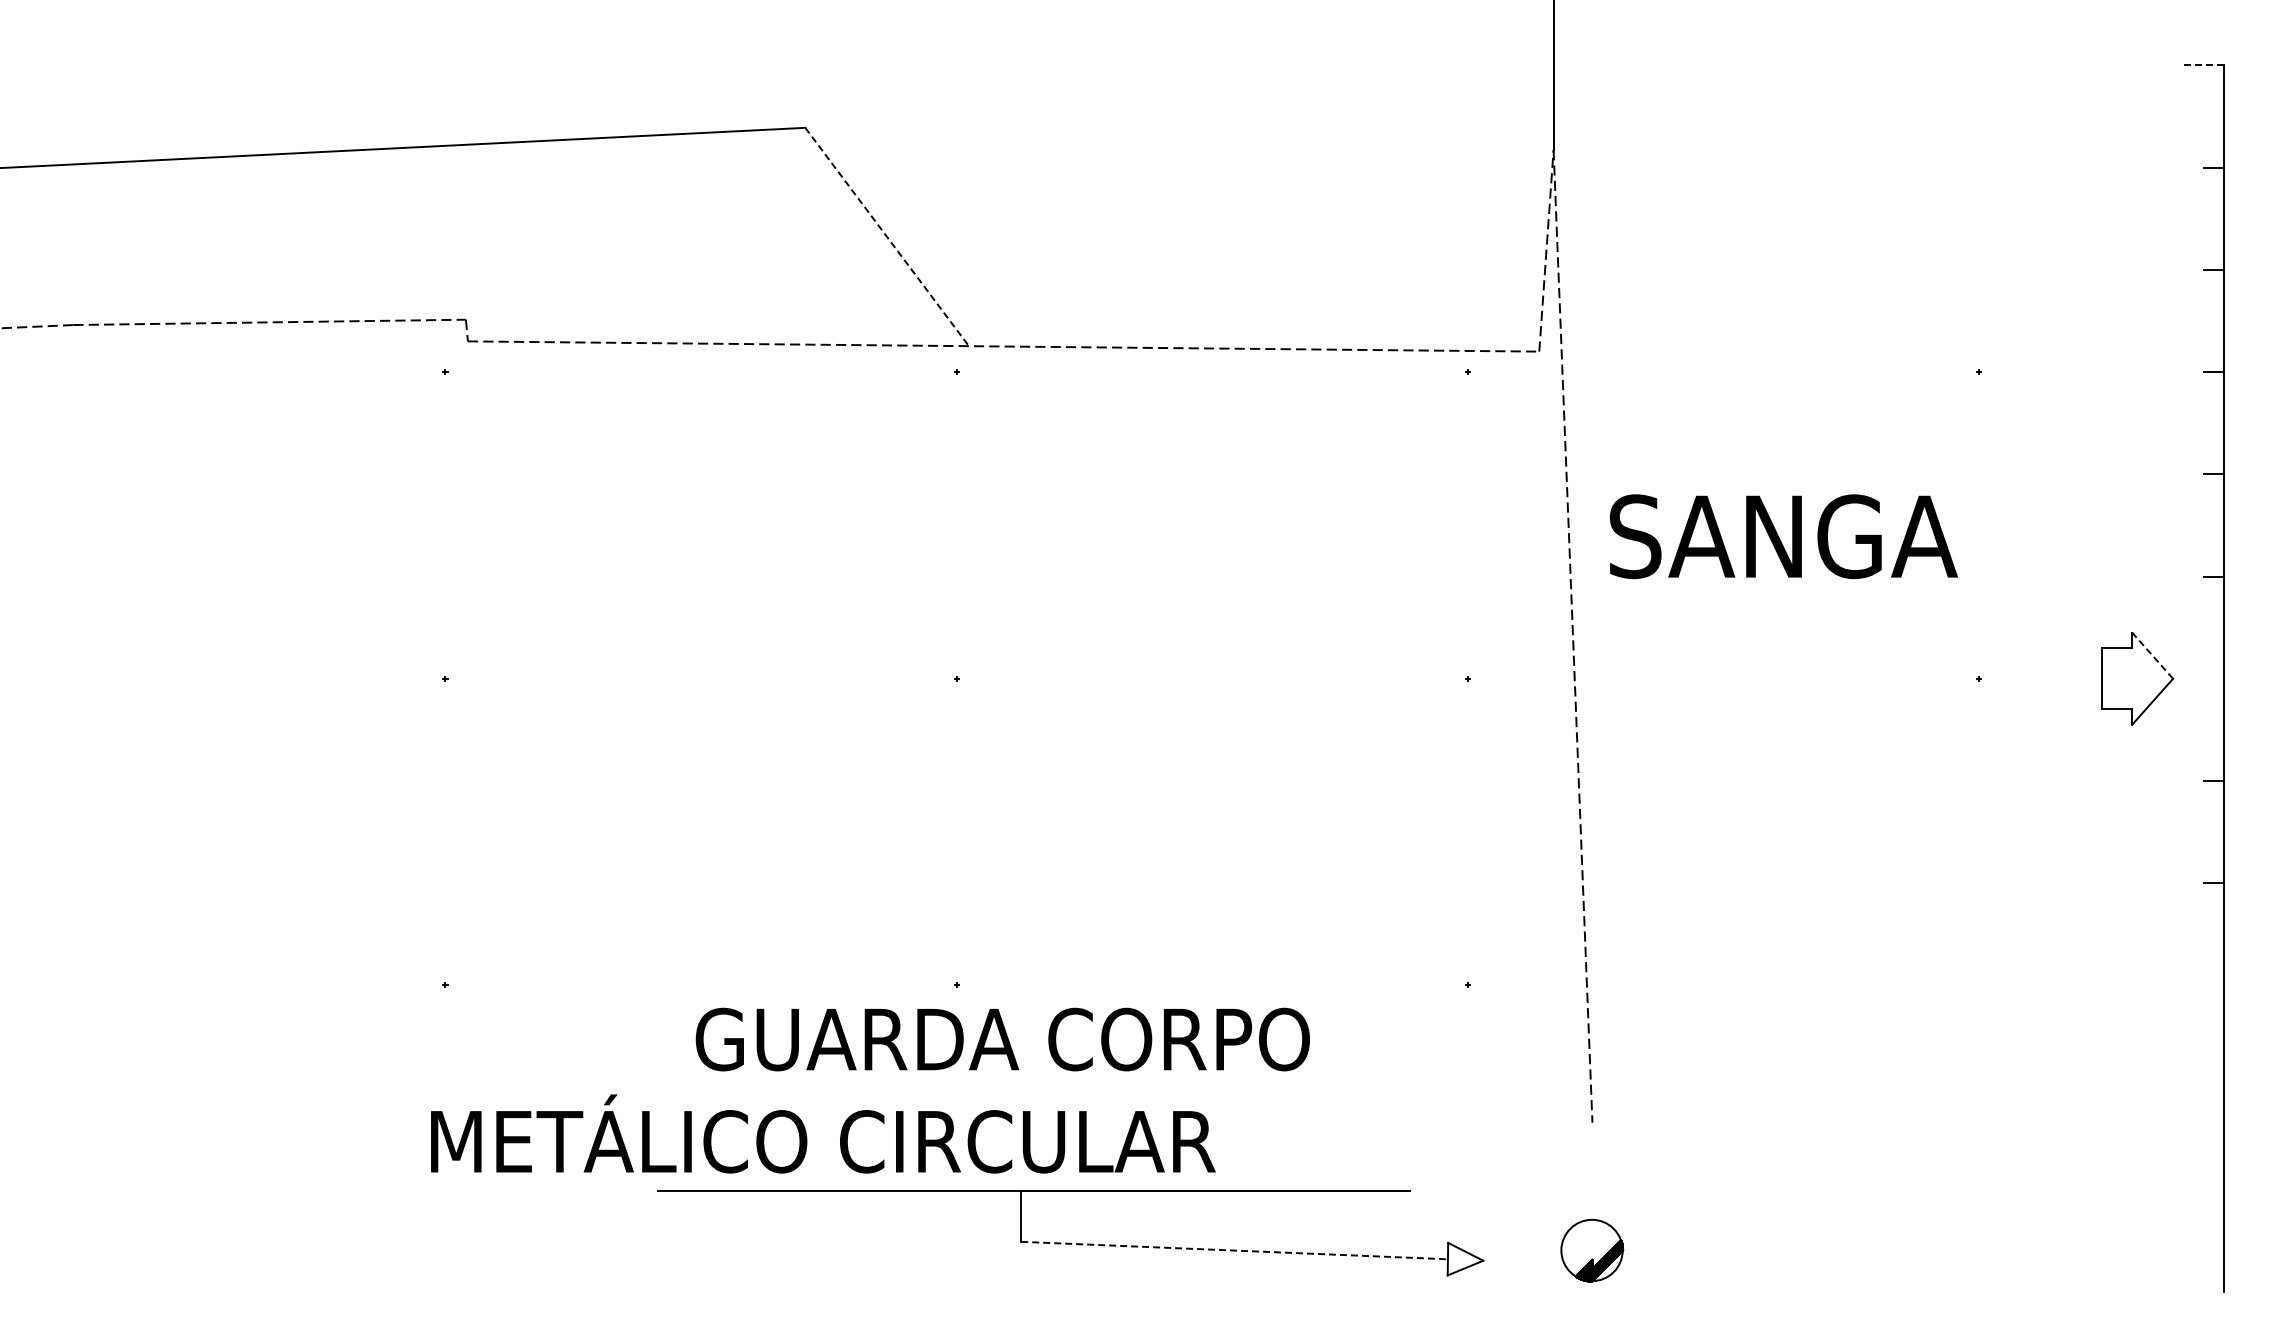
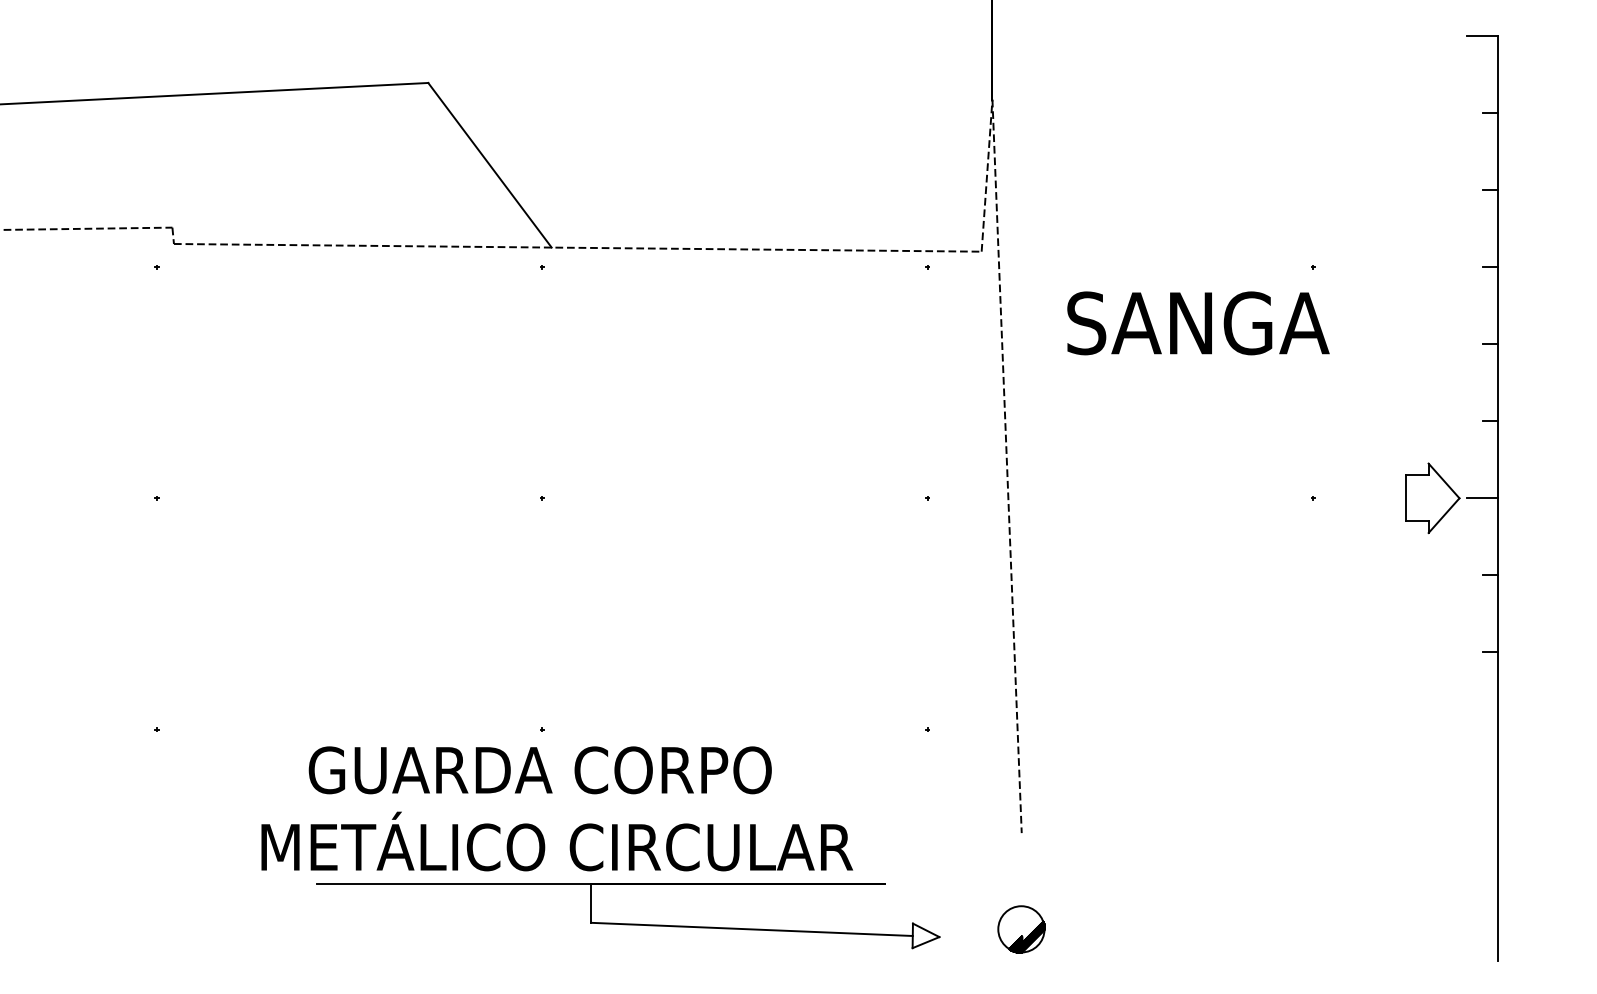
line: (2203, 65) -> (1482, 35), dashed -> solid
line: (887, 237) -> (490, 165), dashed -> solid
text: (1783, 536) -> (1198, 323), moved
line: (2152, 655) -> (1443, 480), dashed -> solid
line: (2203, 678) -> (1482, 498), added
text: (1002, 1039) -> (540, 770), moved
text: (823, 1133) -> (557, 841), moved
line: (1234, 1250) -> (751, 929), dashed -> solid

